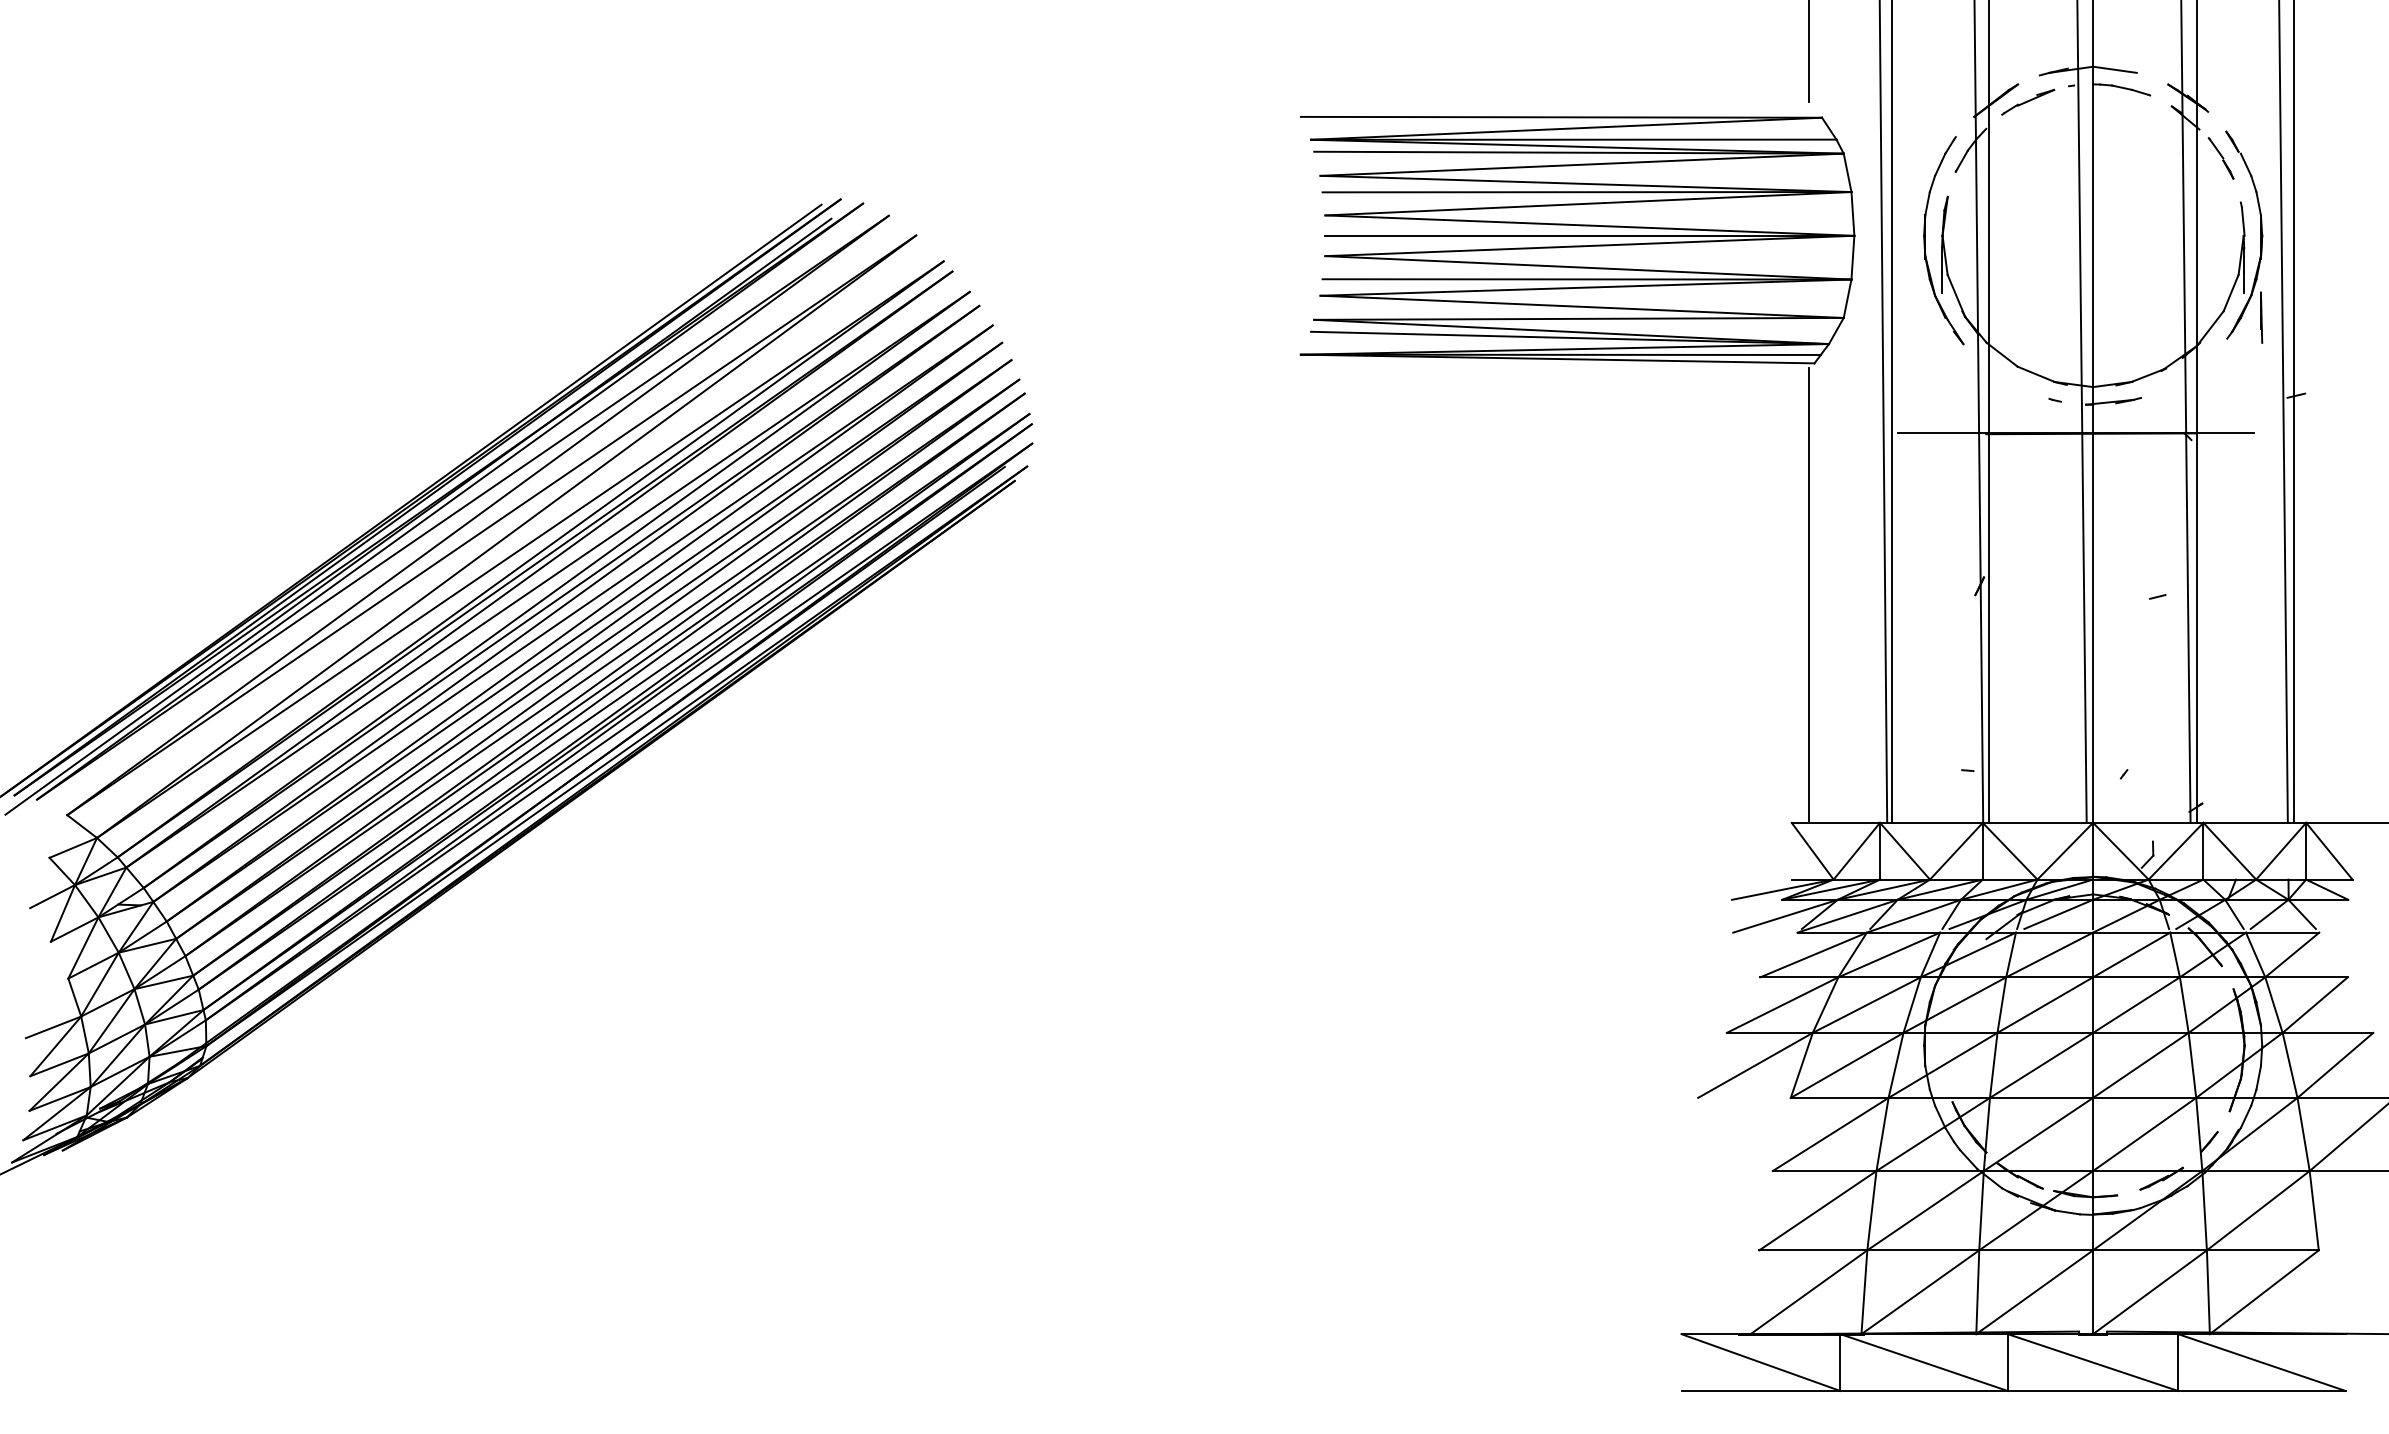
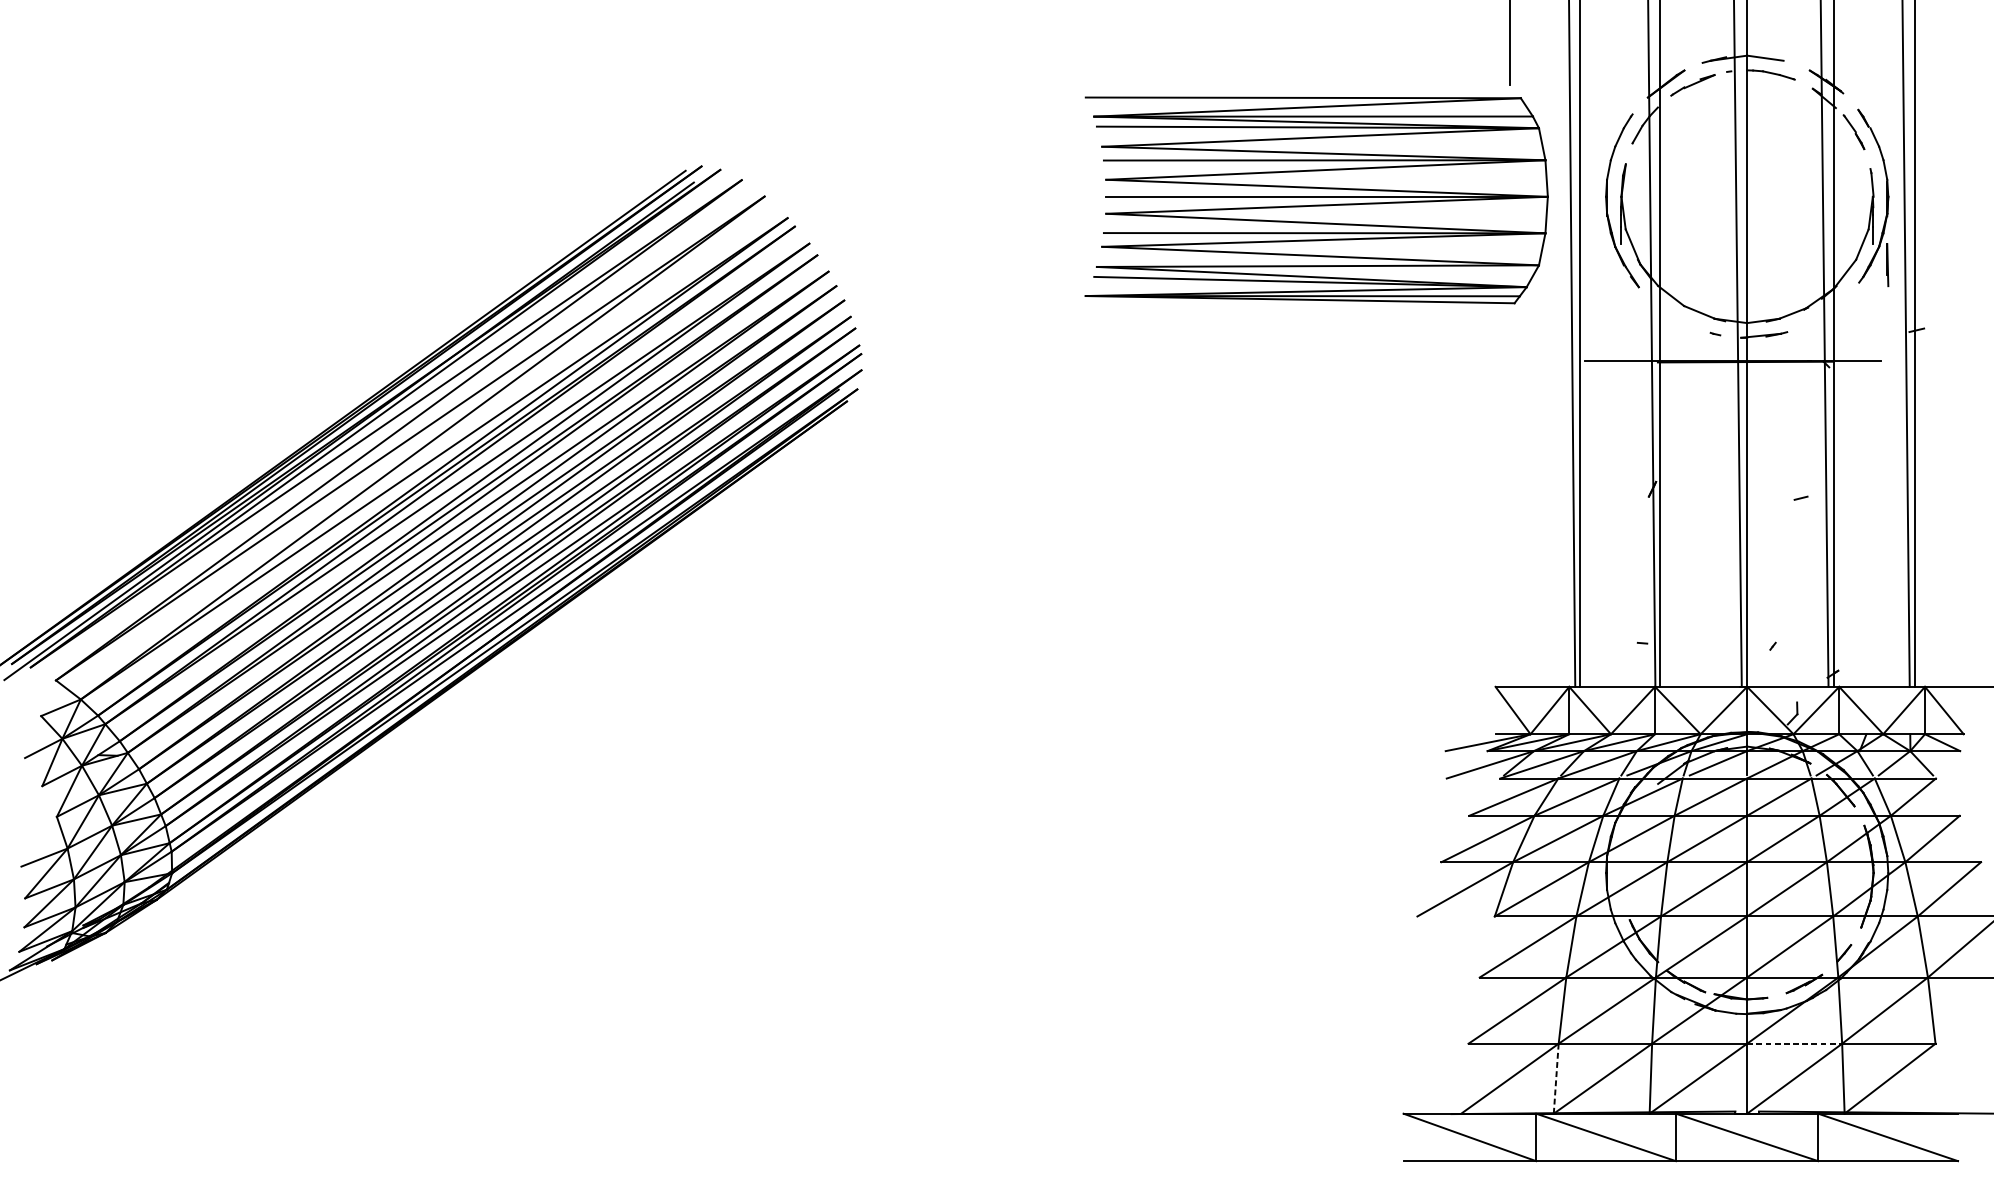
line: (1809, 595) -> (1510, 497), removed
line: (2150, 1250) -> (1795, 1043), solid -> dashed
line: (1864, 1292) -> (1556, 1078), solid -> dashed

